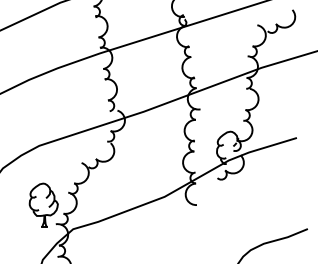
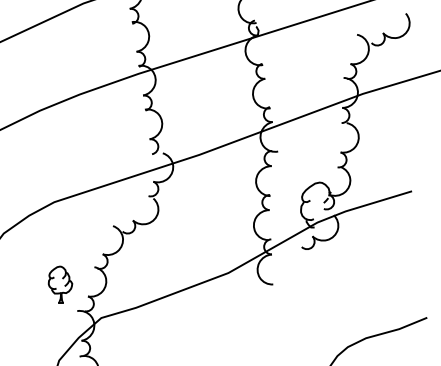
part: (43, 205) -> (60, 284), size x0.6

